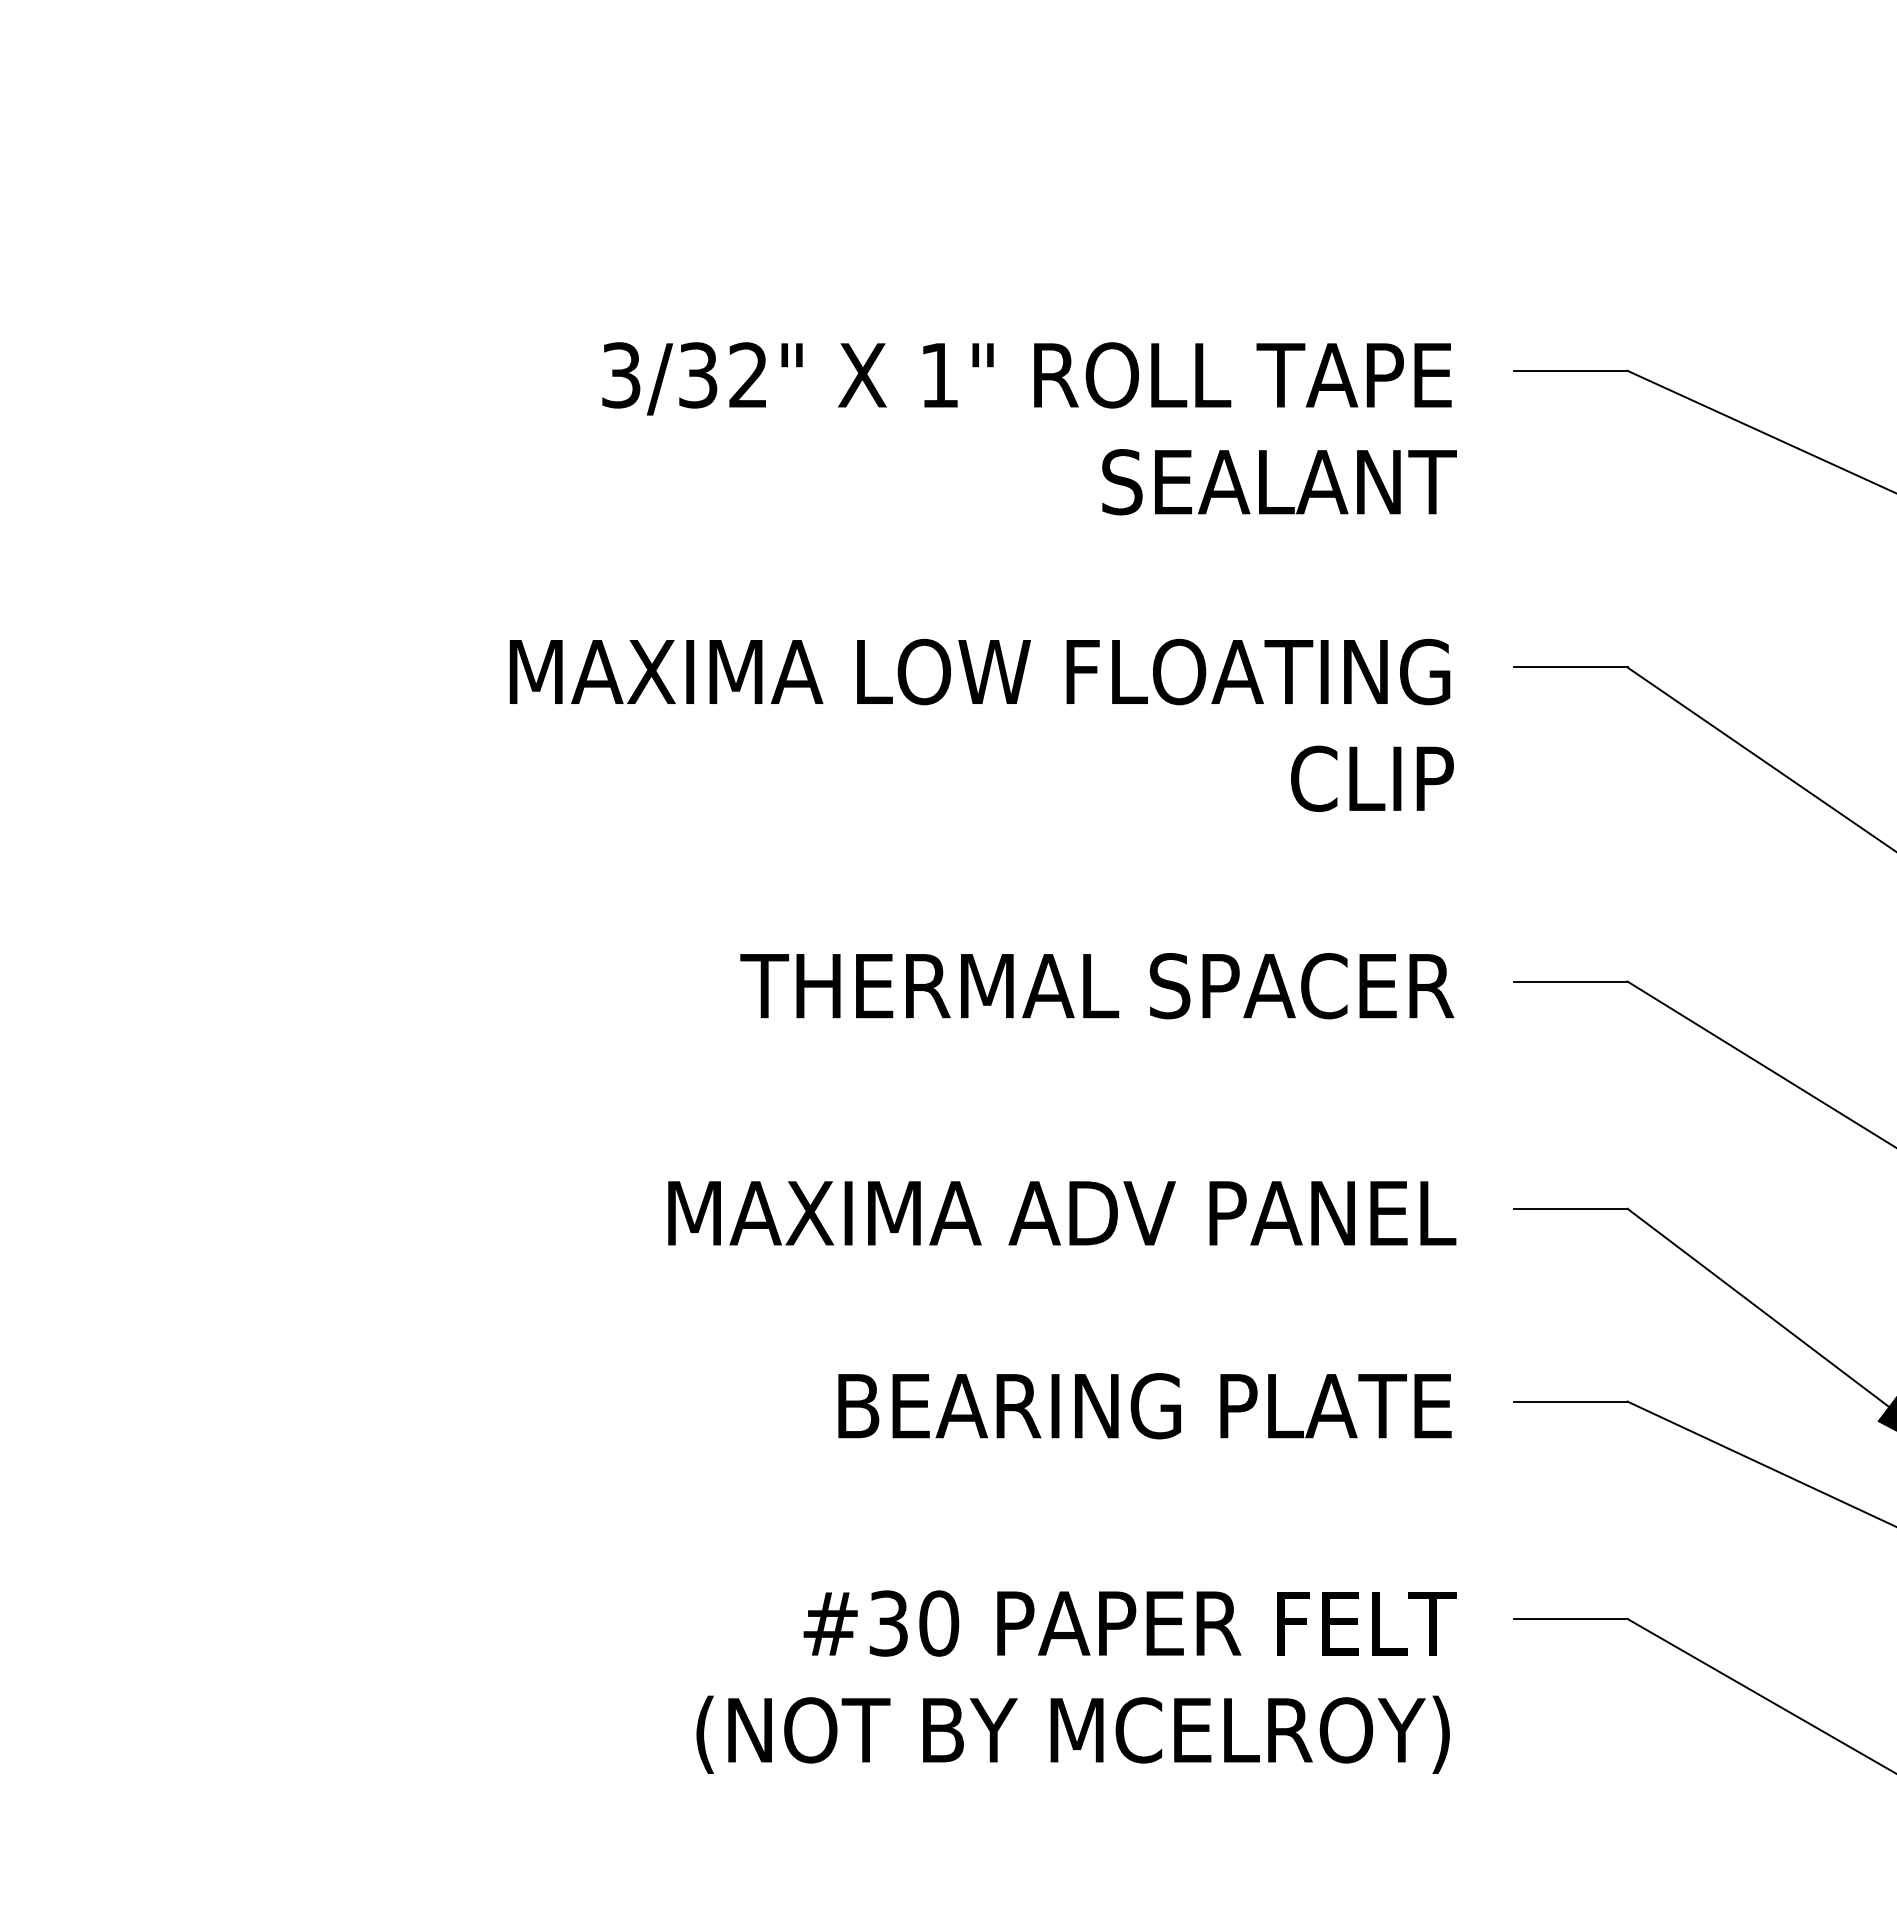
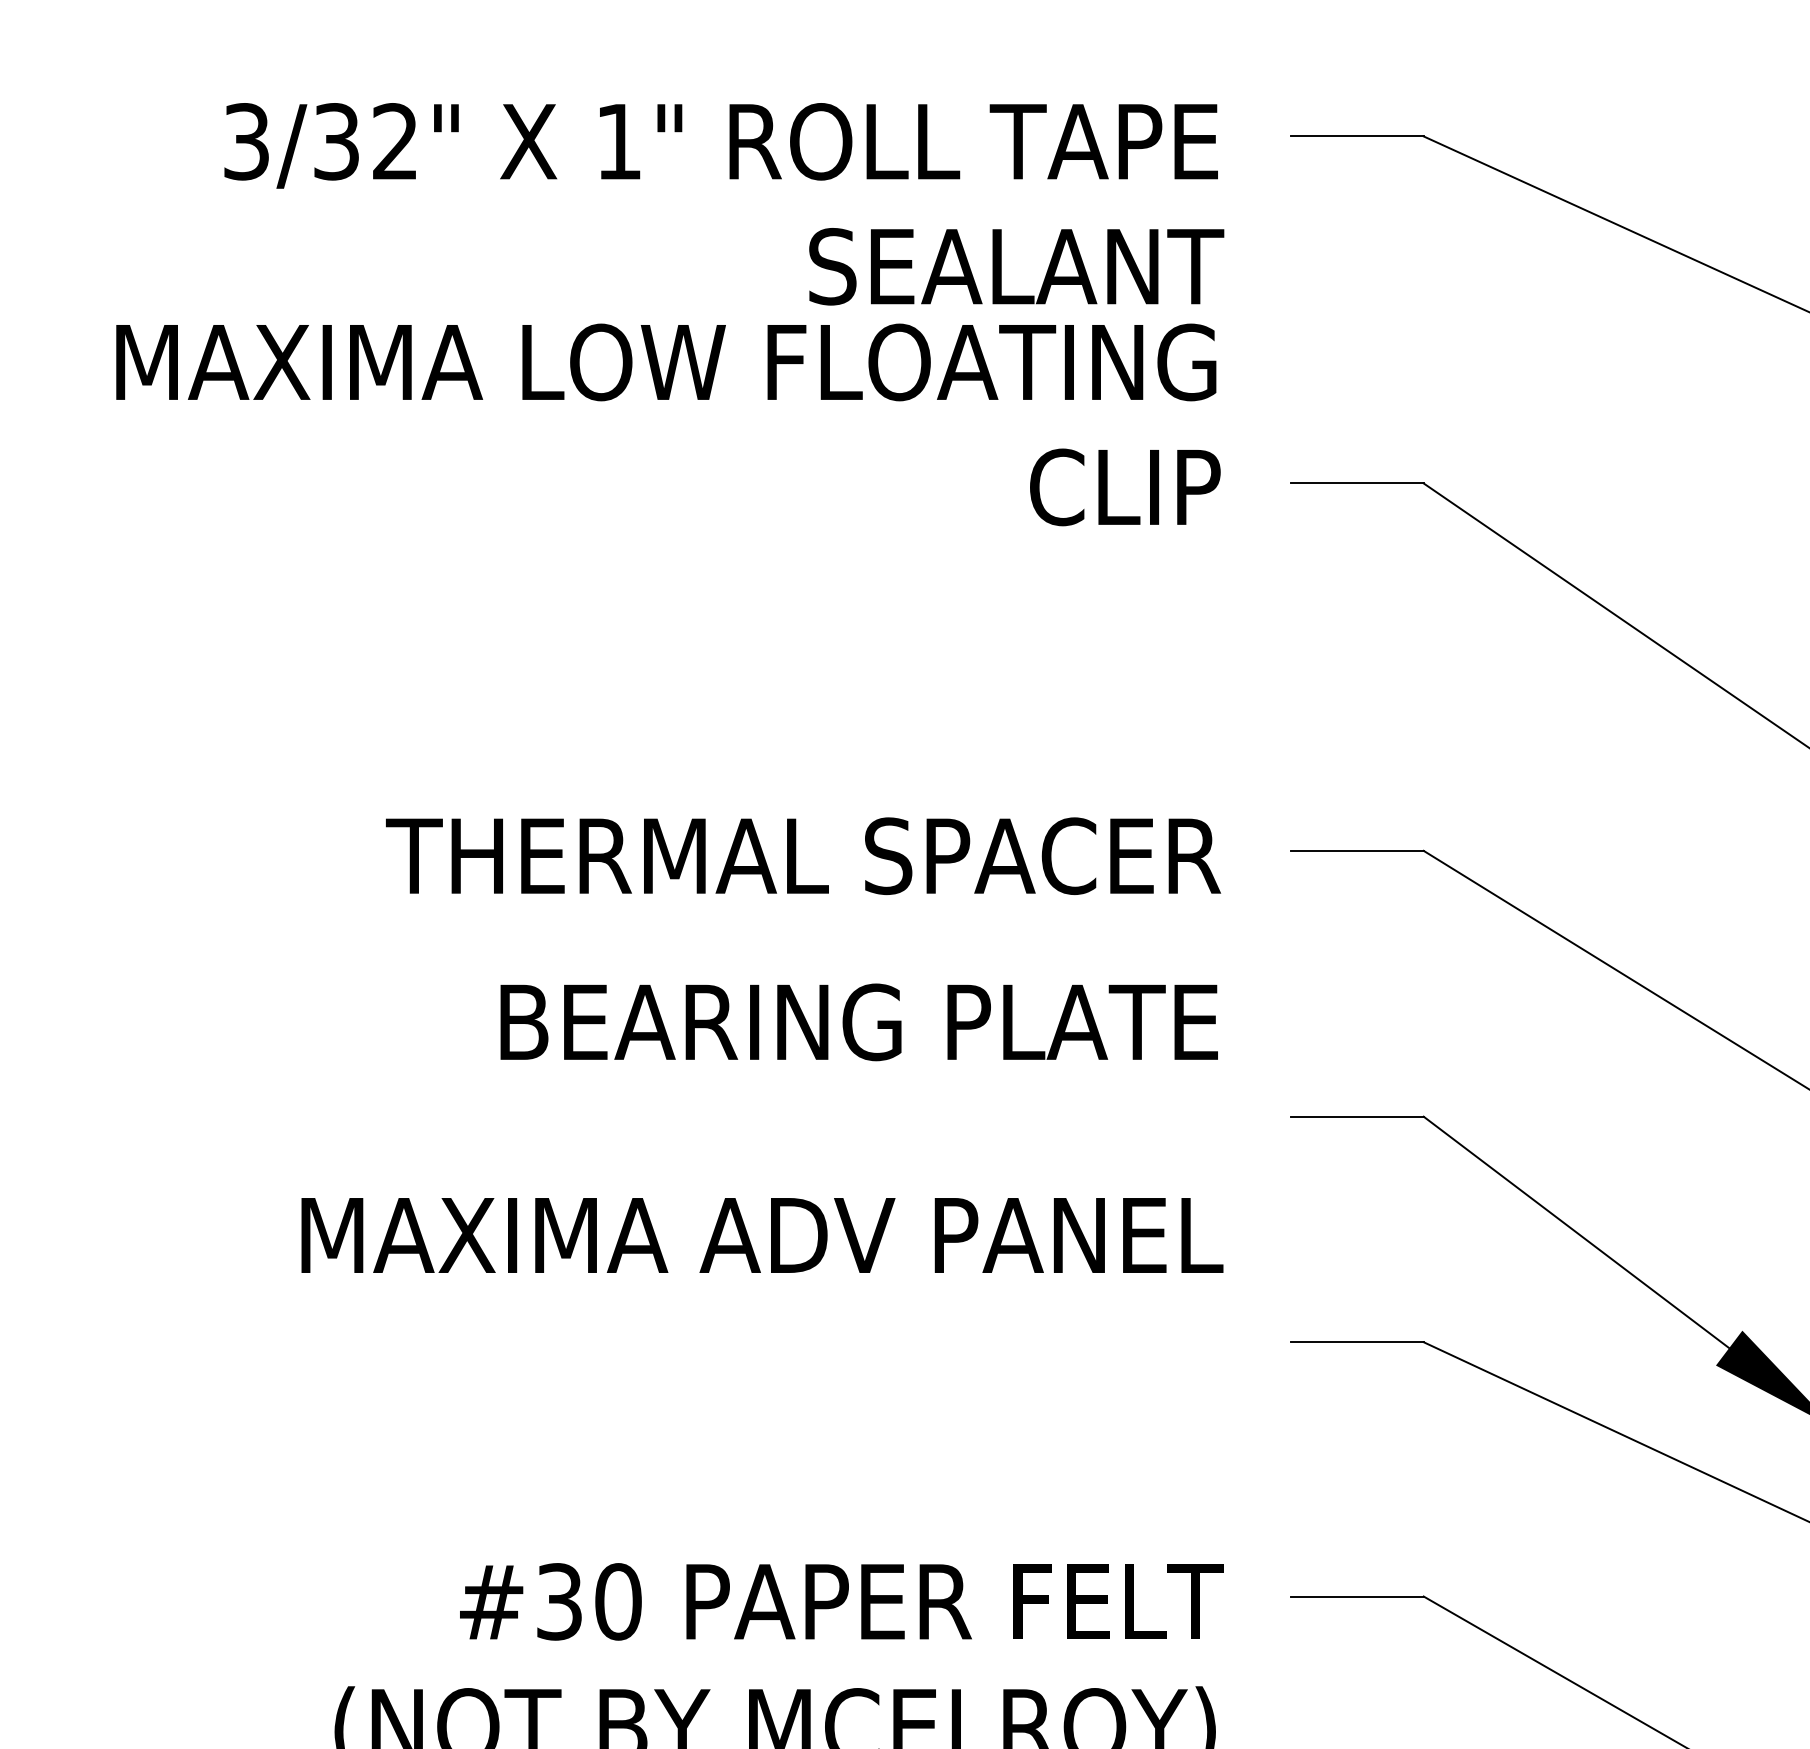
text: (981, 724) -> (668, 423), moved
text: (1062, 1213) -> (762, 1235), moved
text: (1144, 1406) -> (858, 1022), moved

